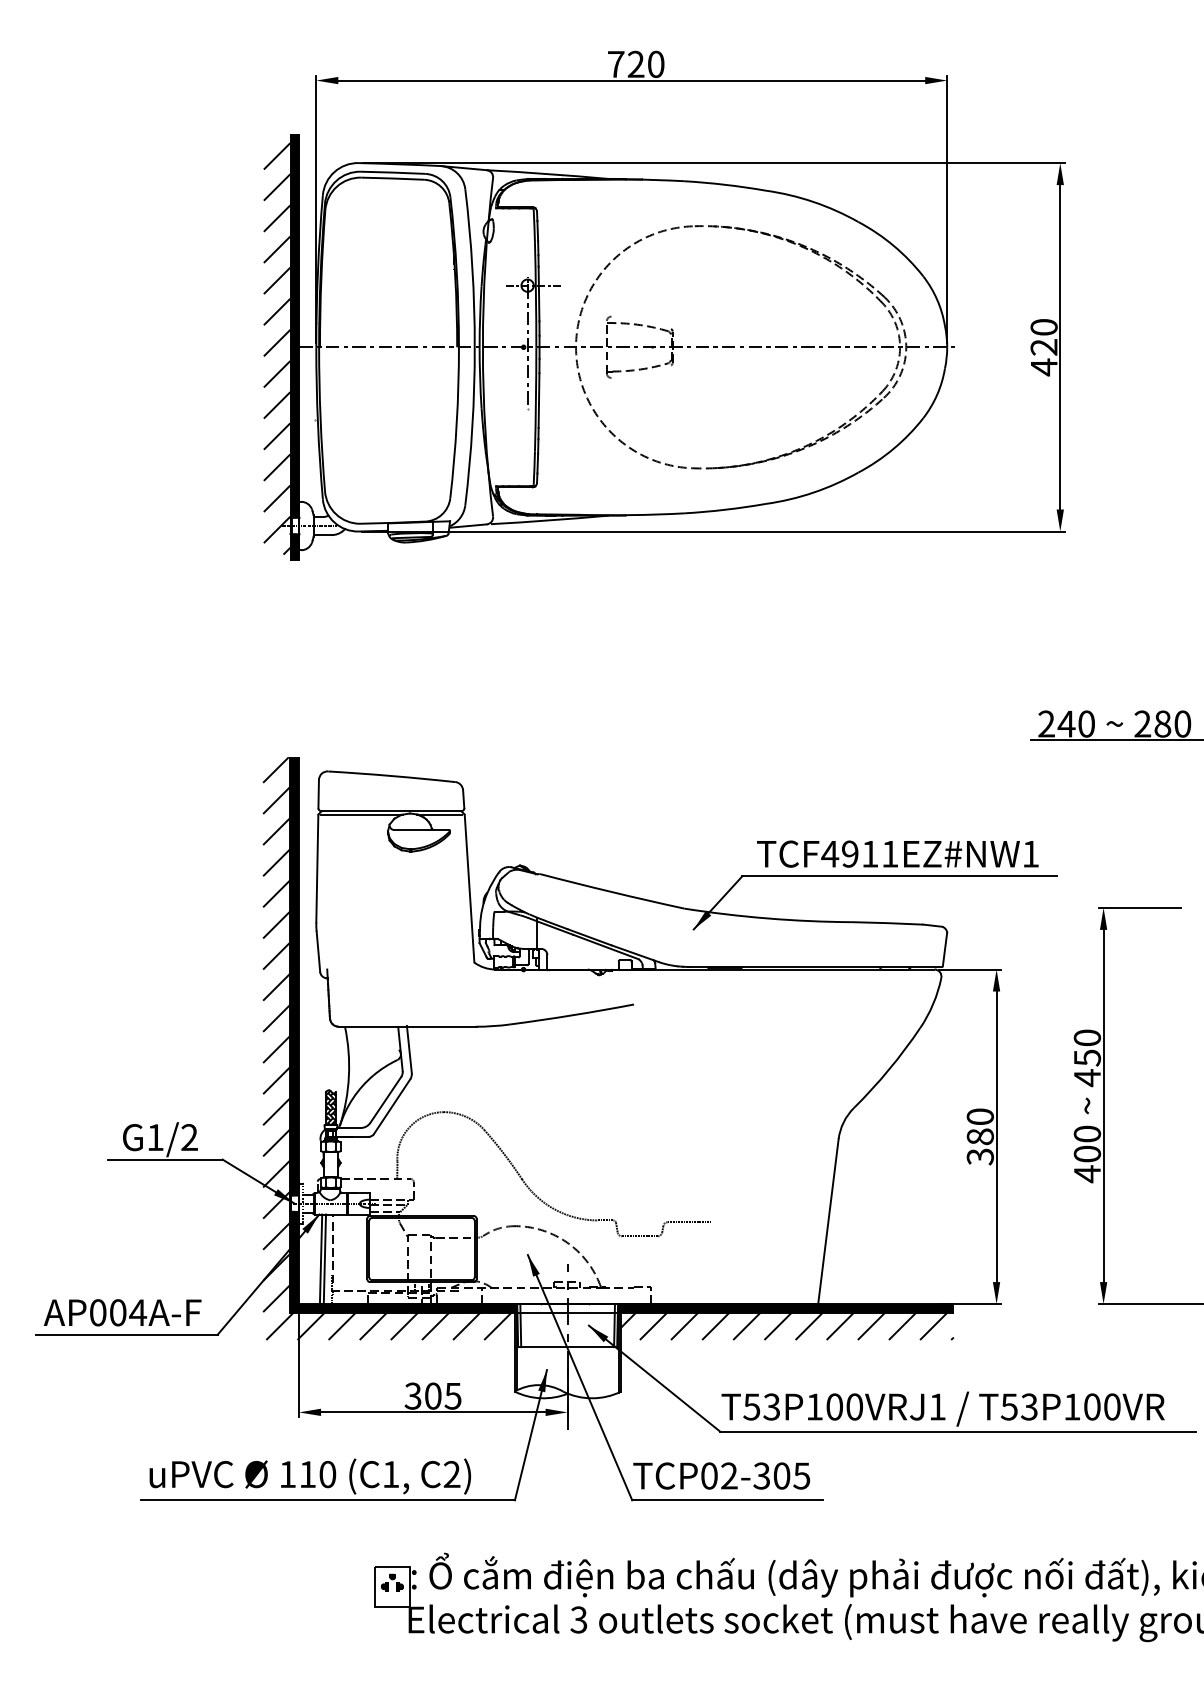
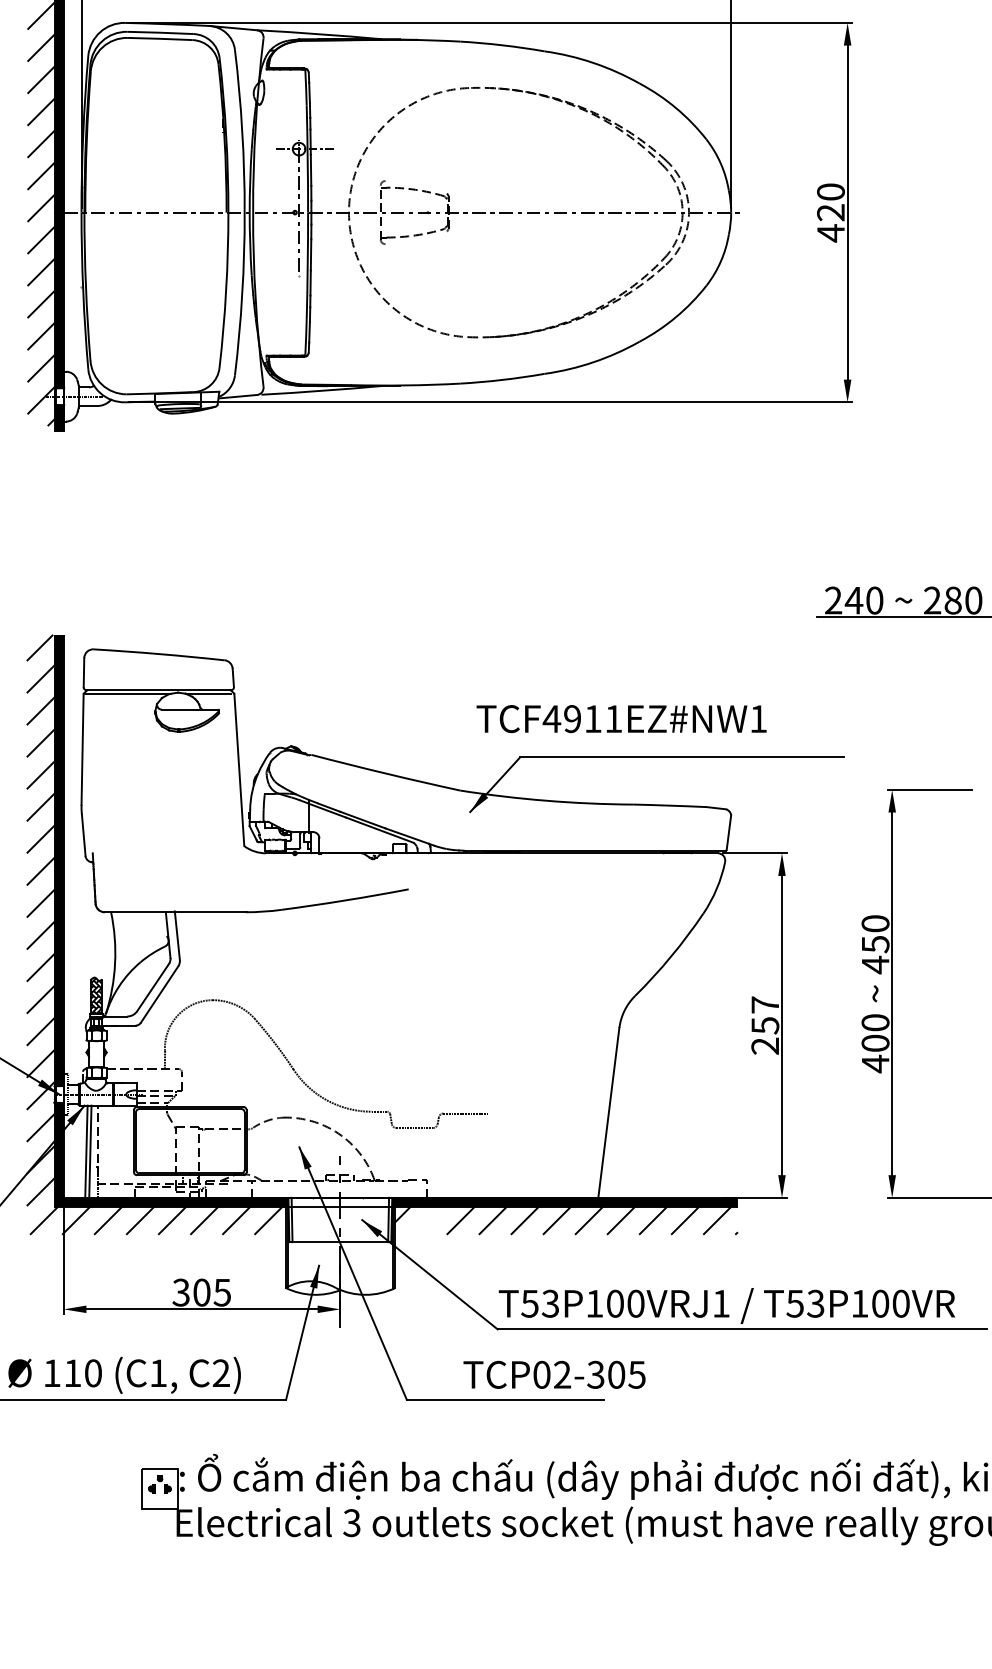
text: (897, 853) -> (621, 718), moved
text: (979, 1136) -> (764, 1025), 380 -> 257
line: (653, 1325) -> (428, 1219), removed
text: (721, 1475) -> (554, 1374), moved

